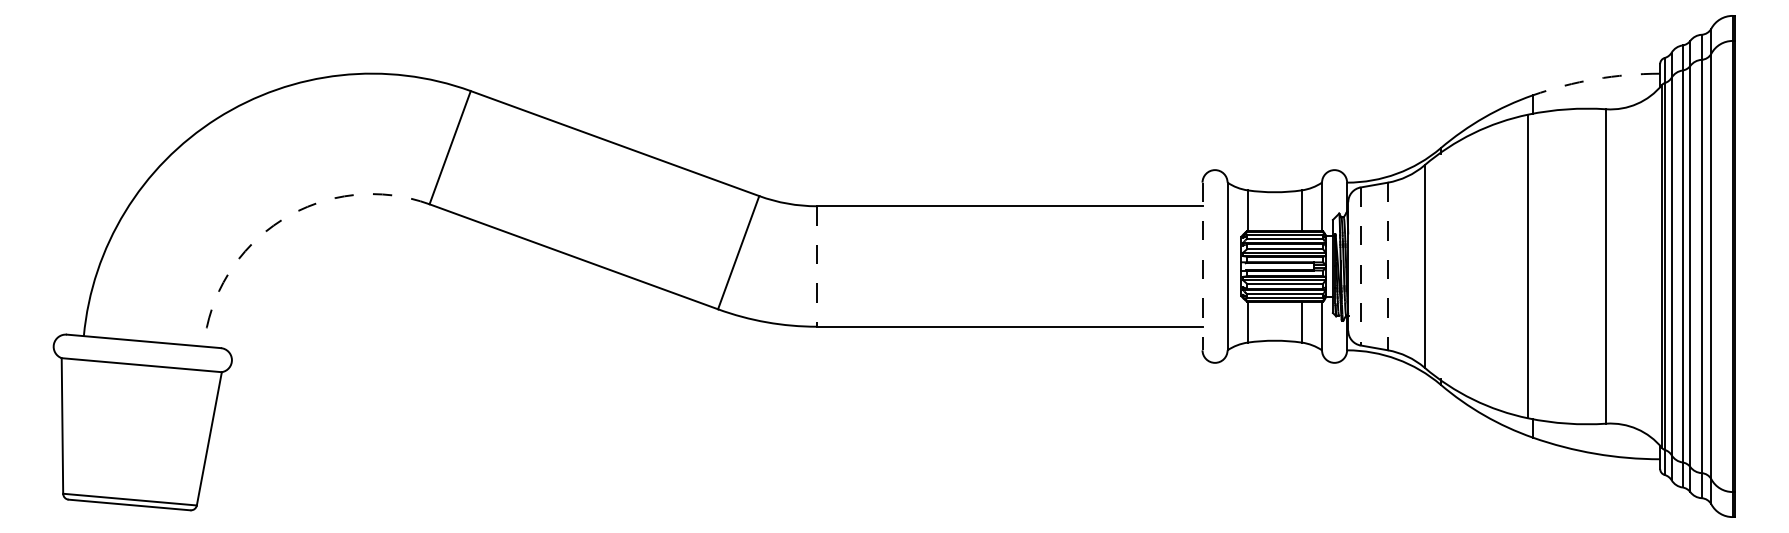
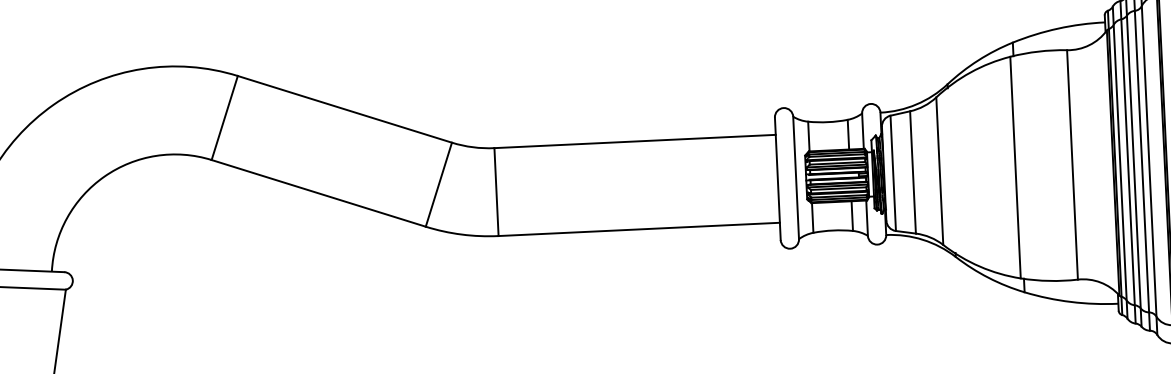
arc: (1595, 79) -> (1058, 28), dashed -> solid
arc: (281, 220) -> (104, 176), dashed -> solid
line: (817, 266) -> (496, 192), dashed -> solid
line: (1202, 266) -> (777, 178), dashed -> solid
line: (1360, 266) -> (893, 173), dashed -> solid
line: (1387, 266) -> (912, 172), dashed -> solid

